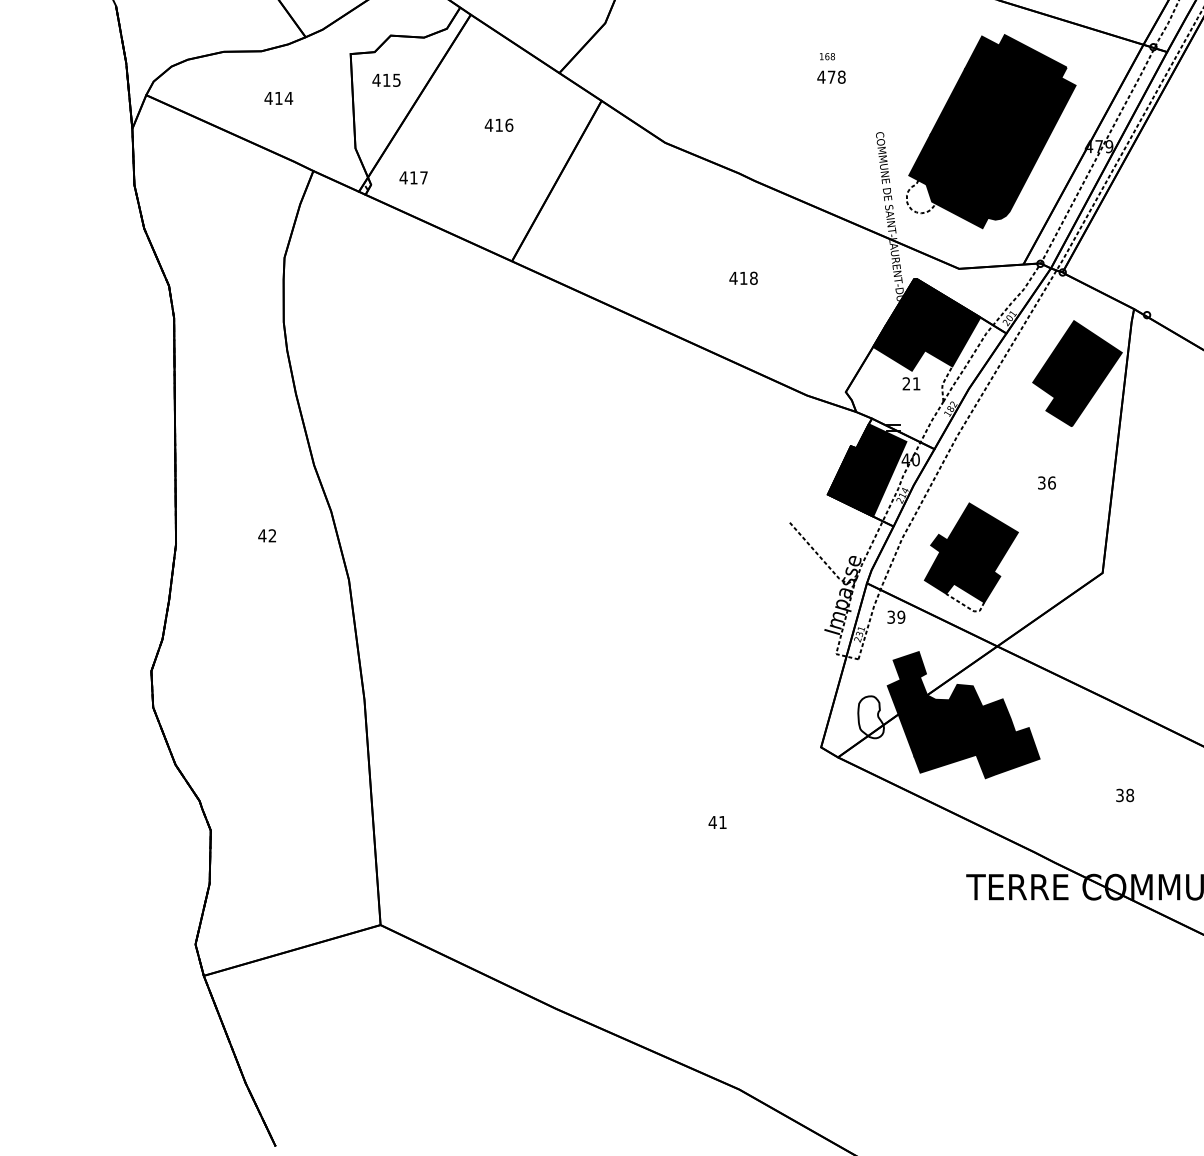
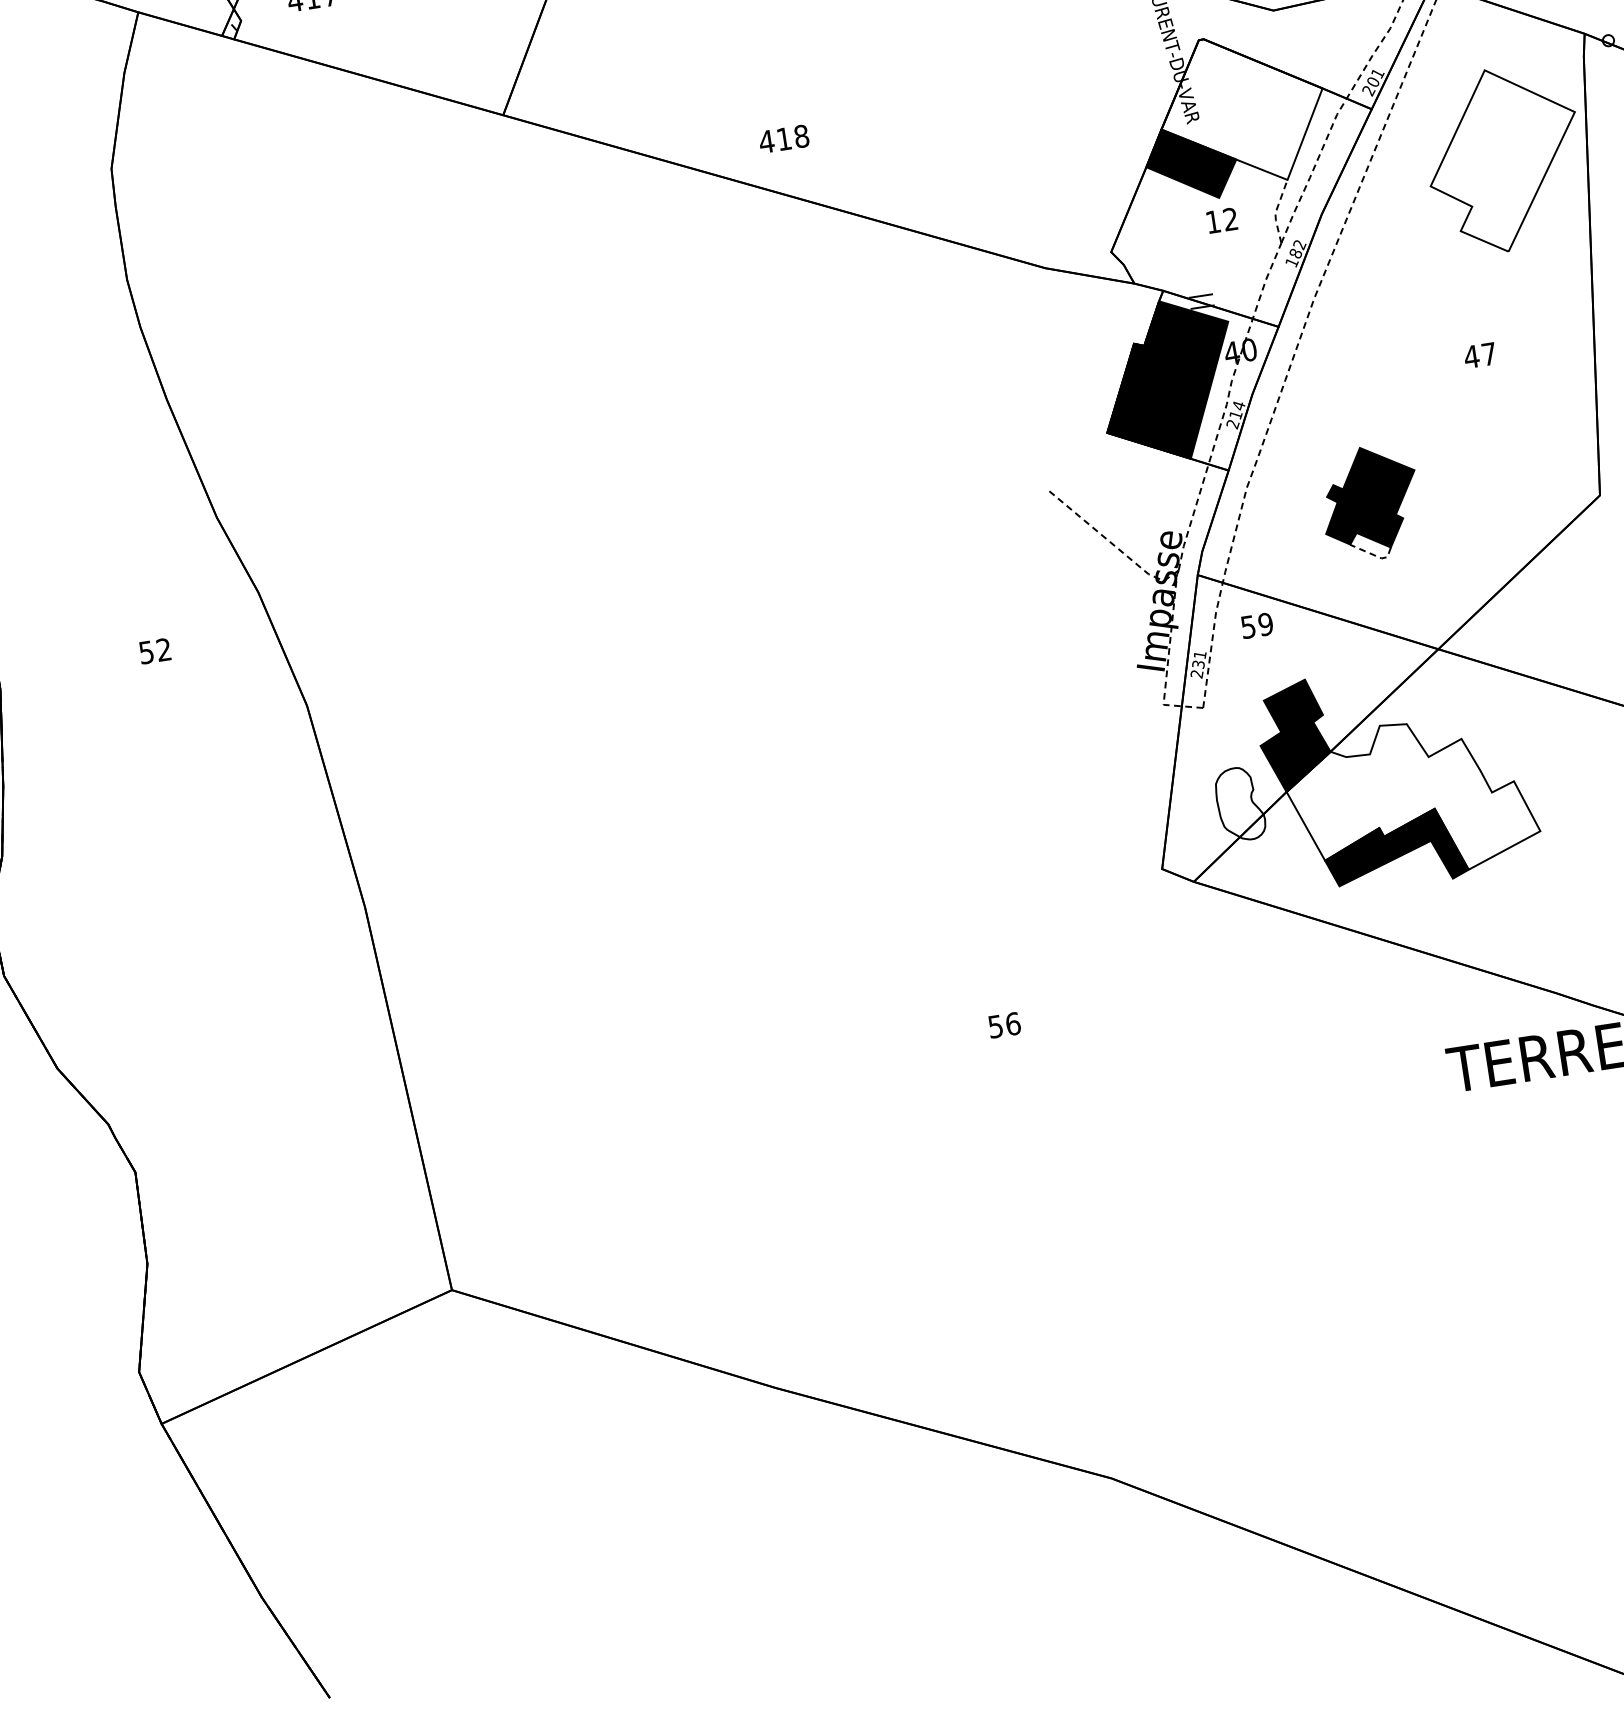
text: (743, 277) -> (783, 137), moved
fill: (932, 322) -> (1241, 109), removed
fill: (1077, 373) -> (1504, 159), removed
text: (911, 383) -> (1221, 220), 21 -> 12
text: (1046, 482) -> (1479, 354), 36 -> 47
text: (262, 535) -> (146, 651), 42 -> 52
part: (971, 557) -> (1370, 503), size x0.6
text: (890, 616) -> (1246, 625), 39 -> 59
fill: (968, 729) -> (1410, 799), removed
text: (717, 822) -> (1003, 1025), 41 -> 56

